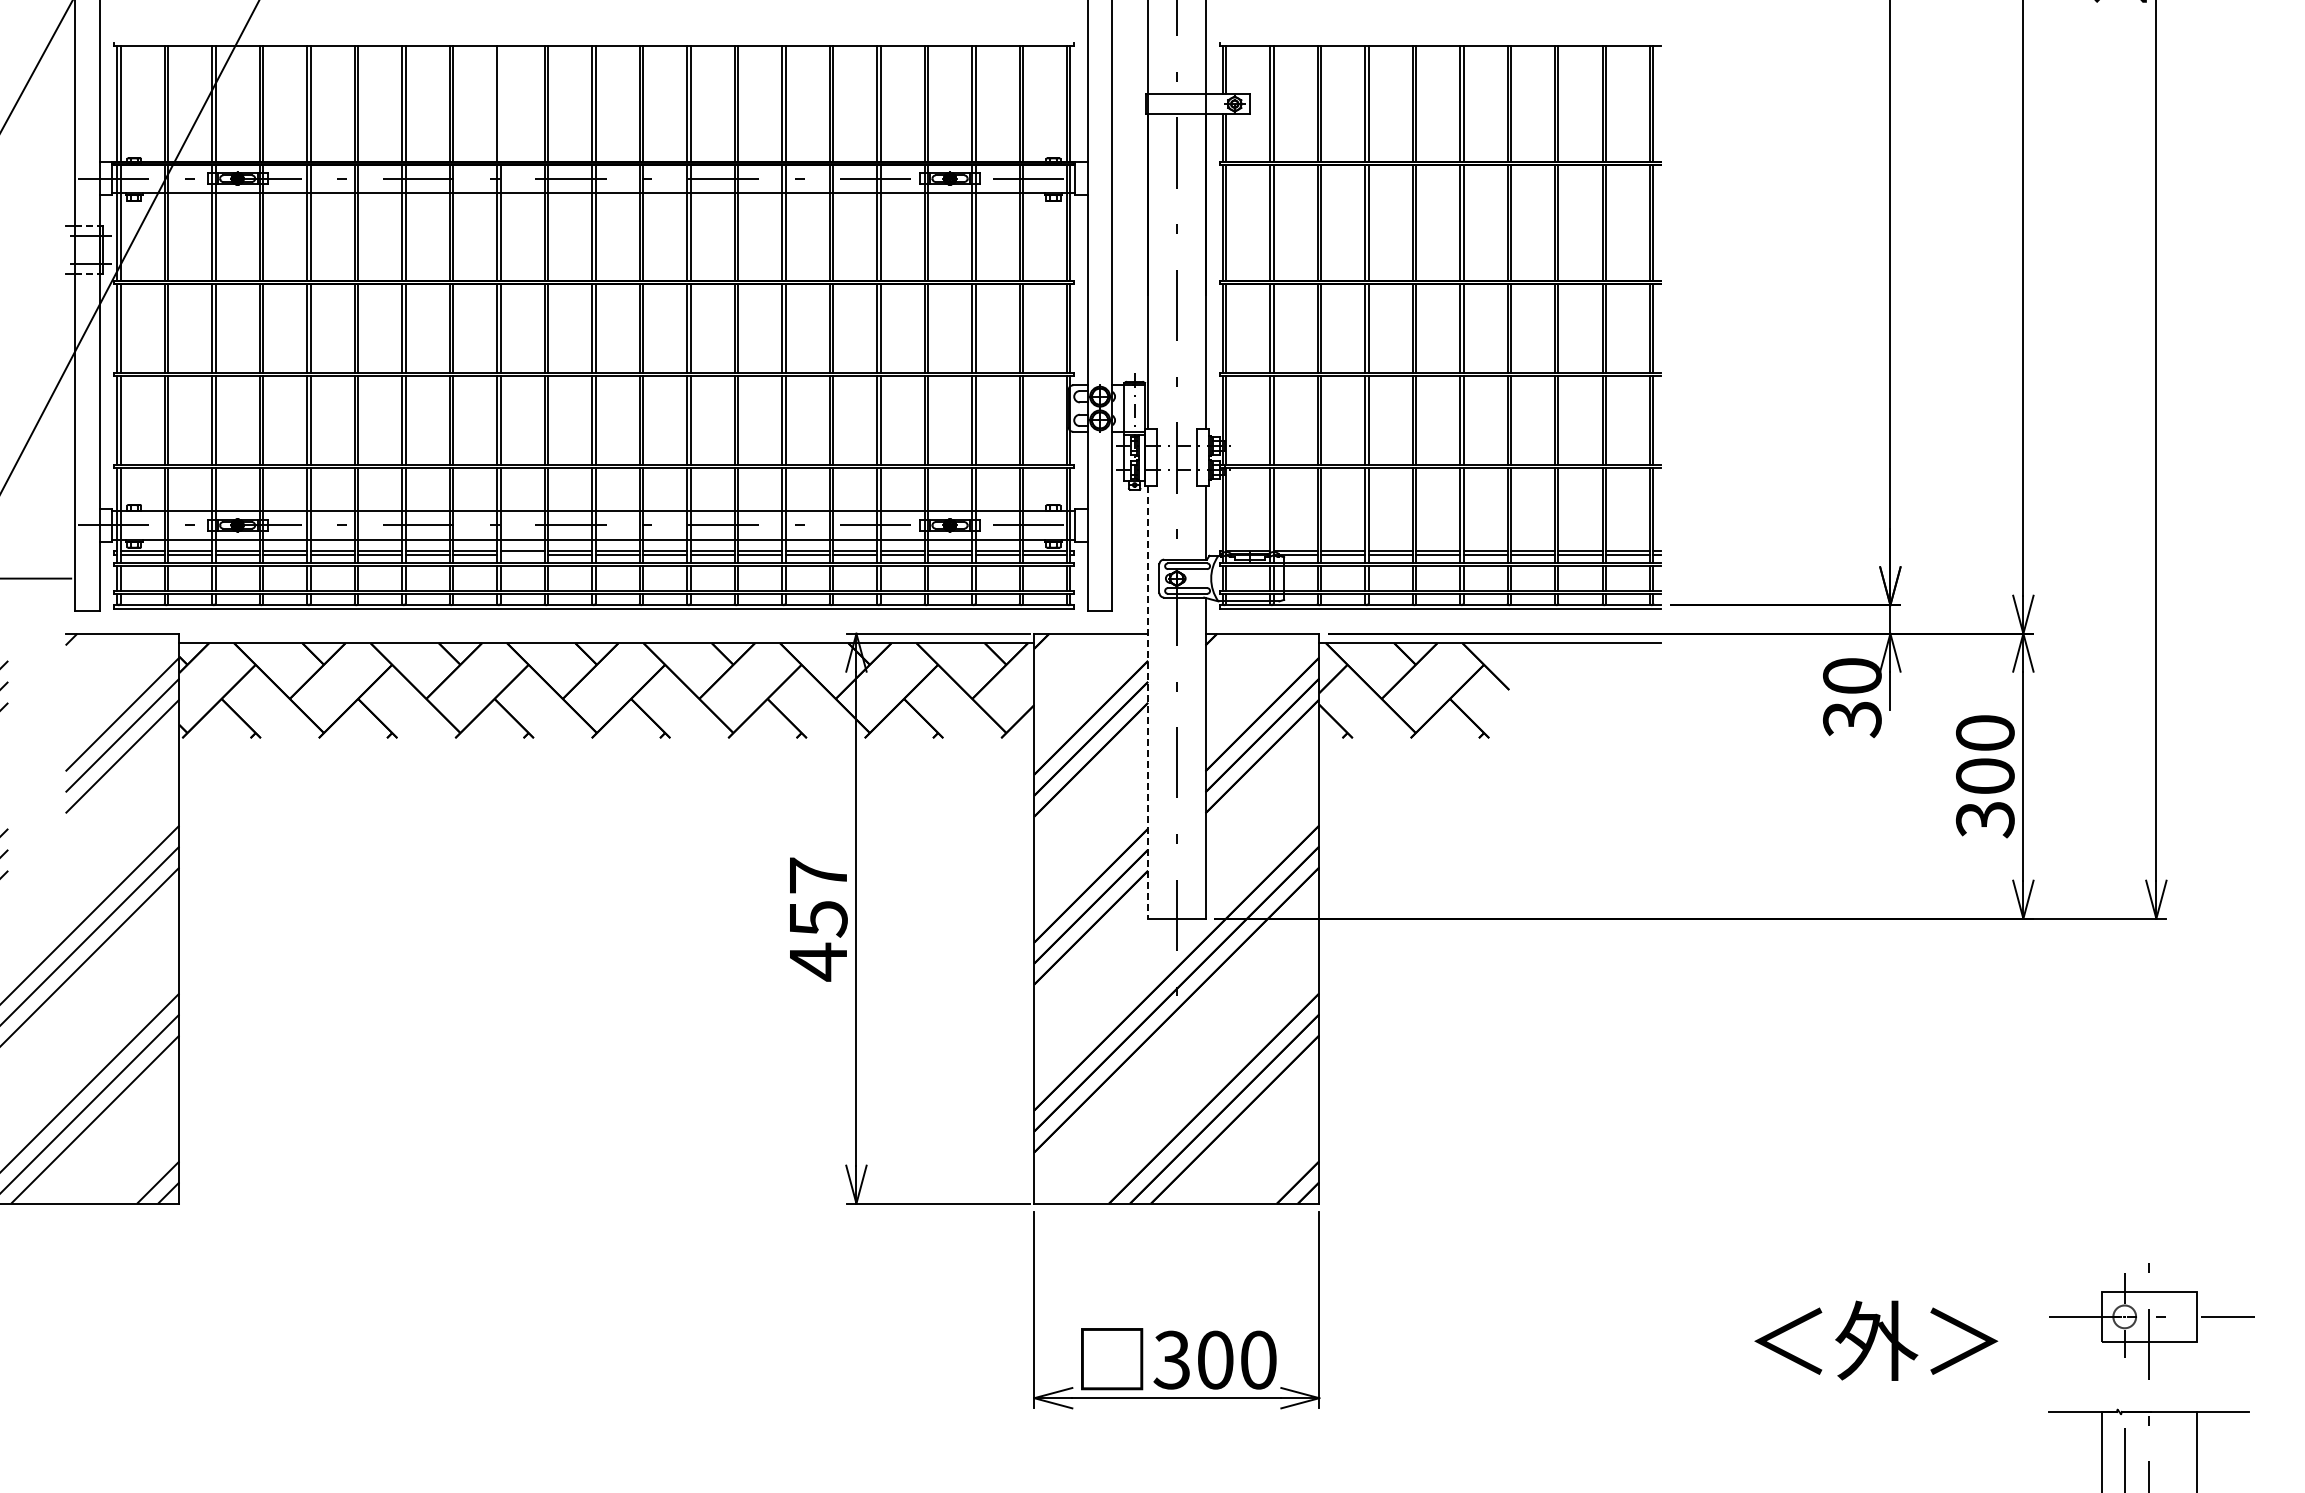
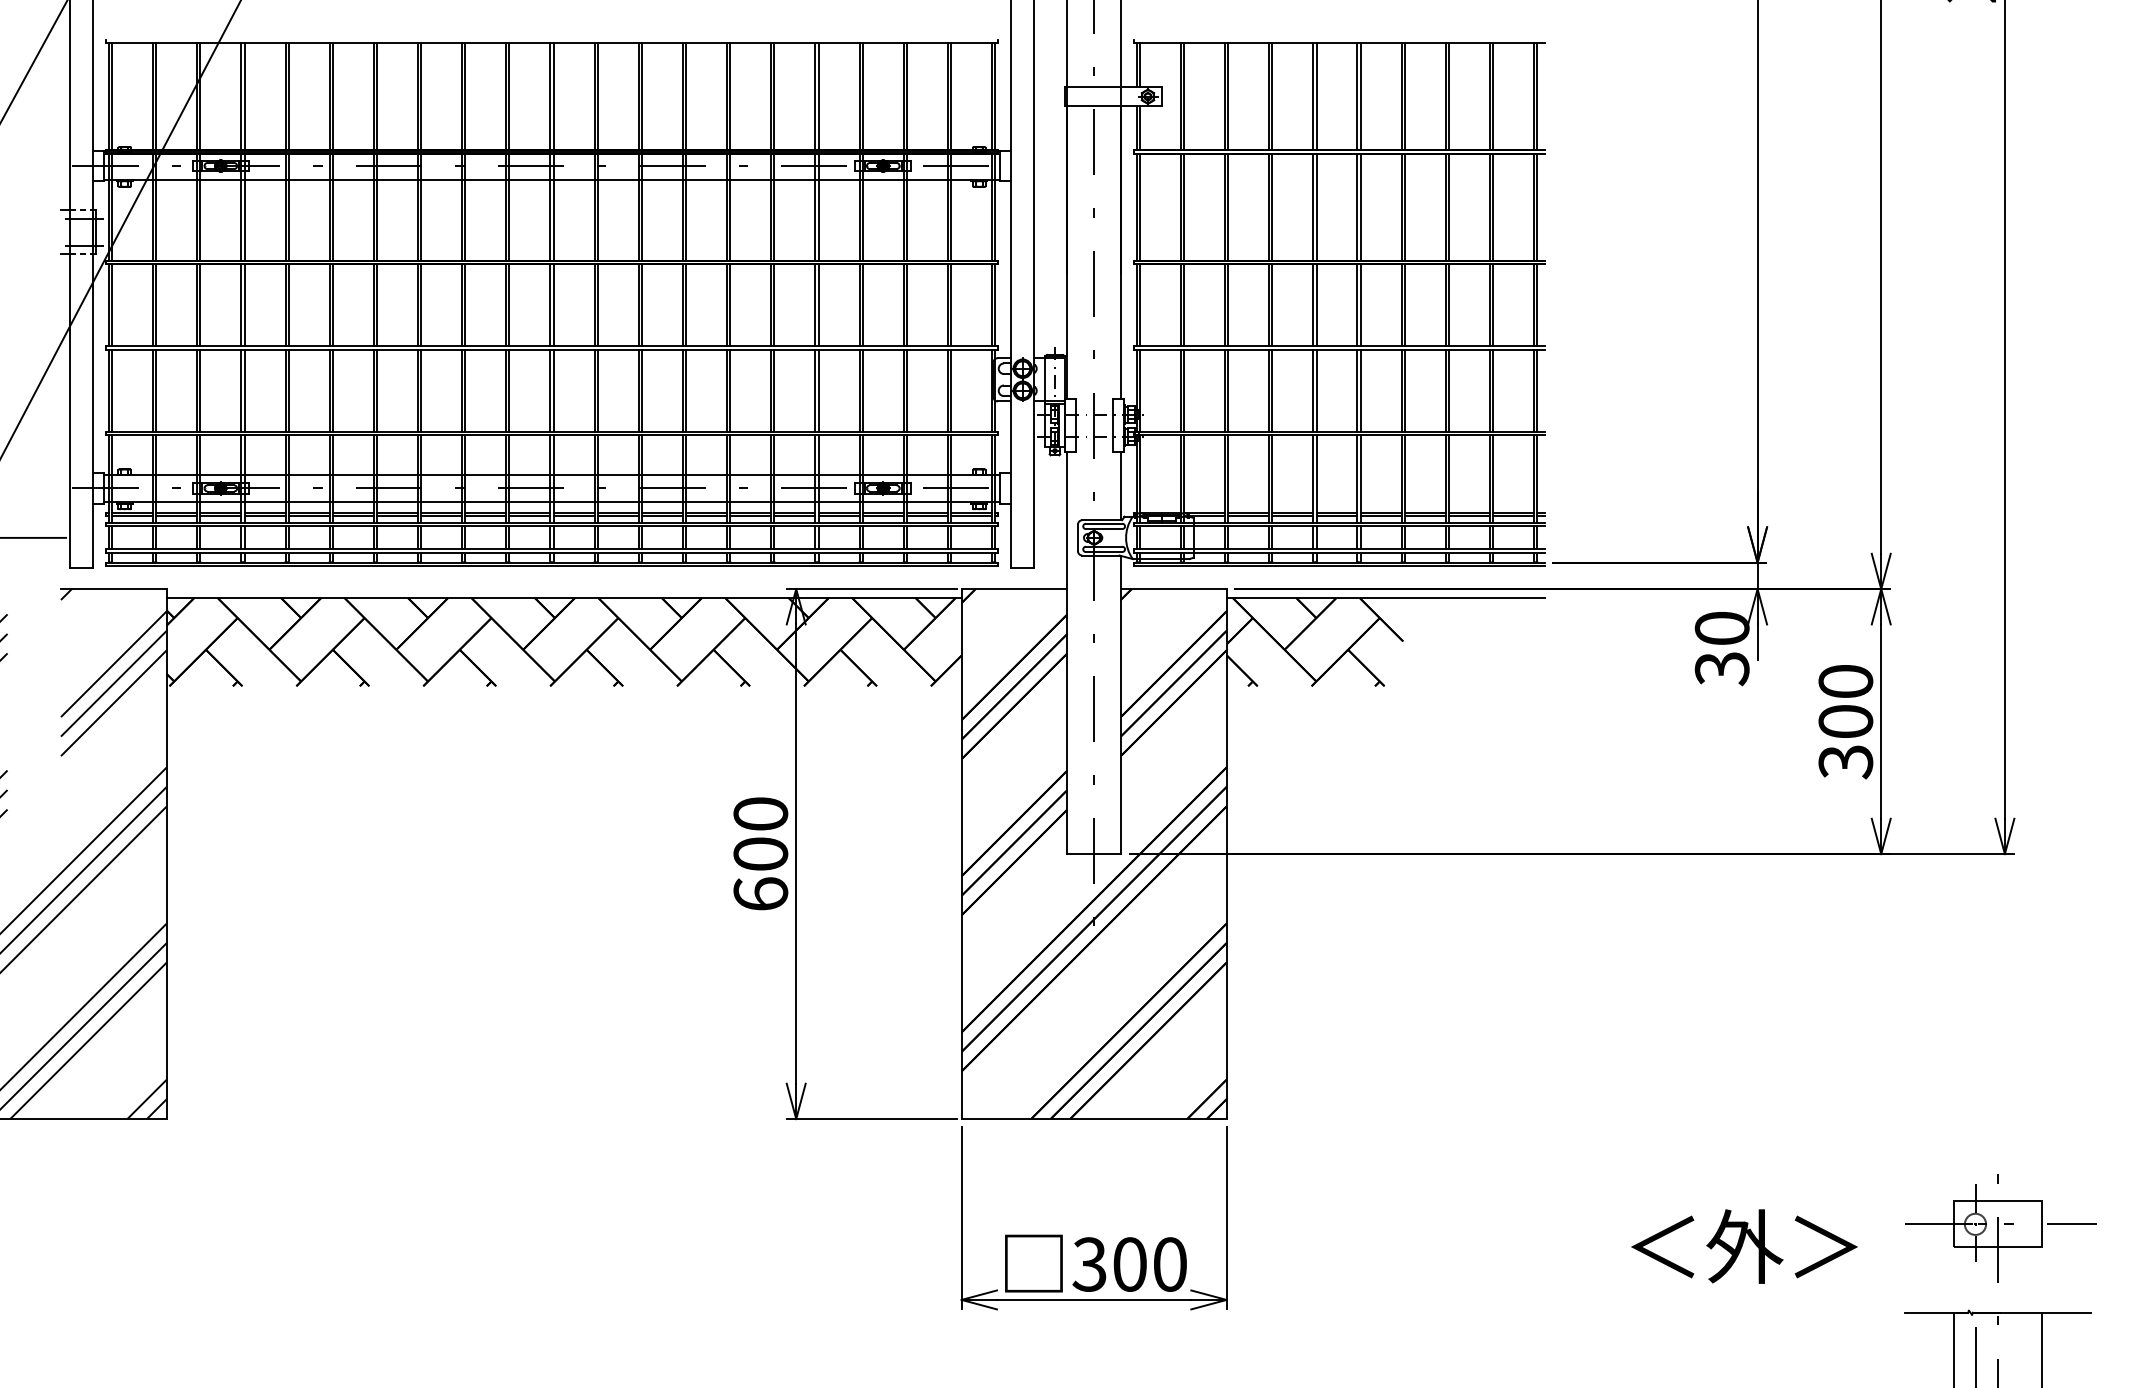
line: (500, 103) -> (465, 96), added
line: (522, 554) -> (485, 515), added
line: (1148, 703) -> (1067, 654), dashed -> solid
text: (818, 919) -> (760, 854), 457 -> 600

